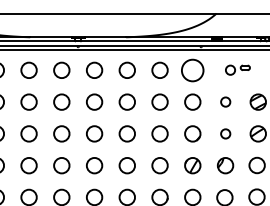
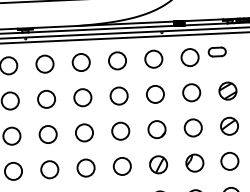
circle: (192, 69) -> (153, 58), size x0.71
part: (237, 69) -> (203, 56), size x1.67
circle: (225, 101) -> (191, 92), size x1.67
circle: (225, 133) -> (193, 127), size x1.67

